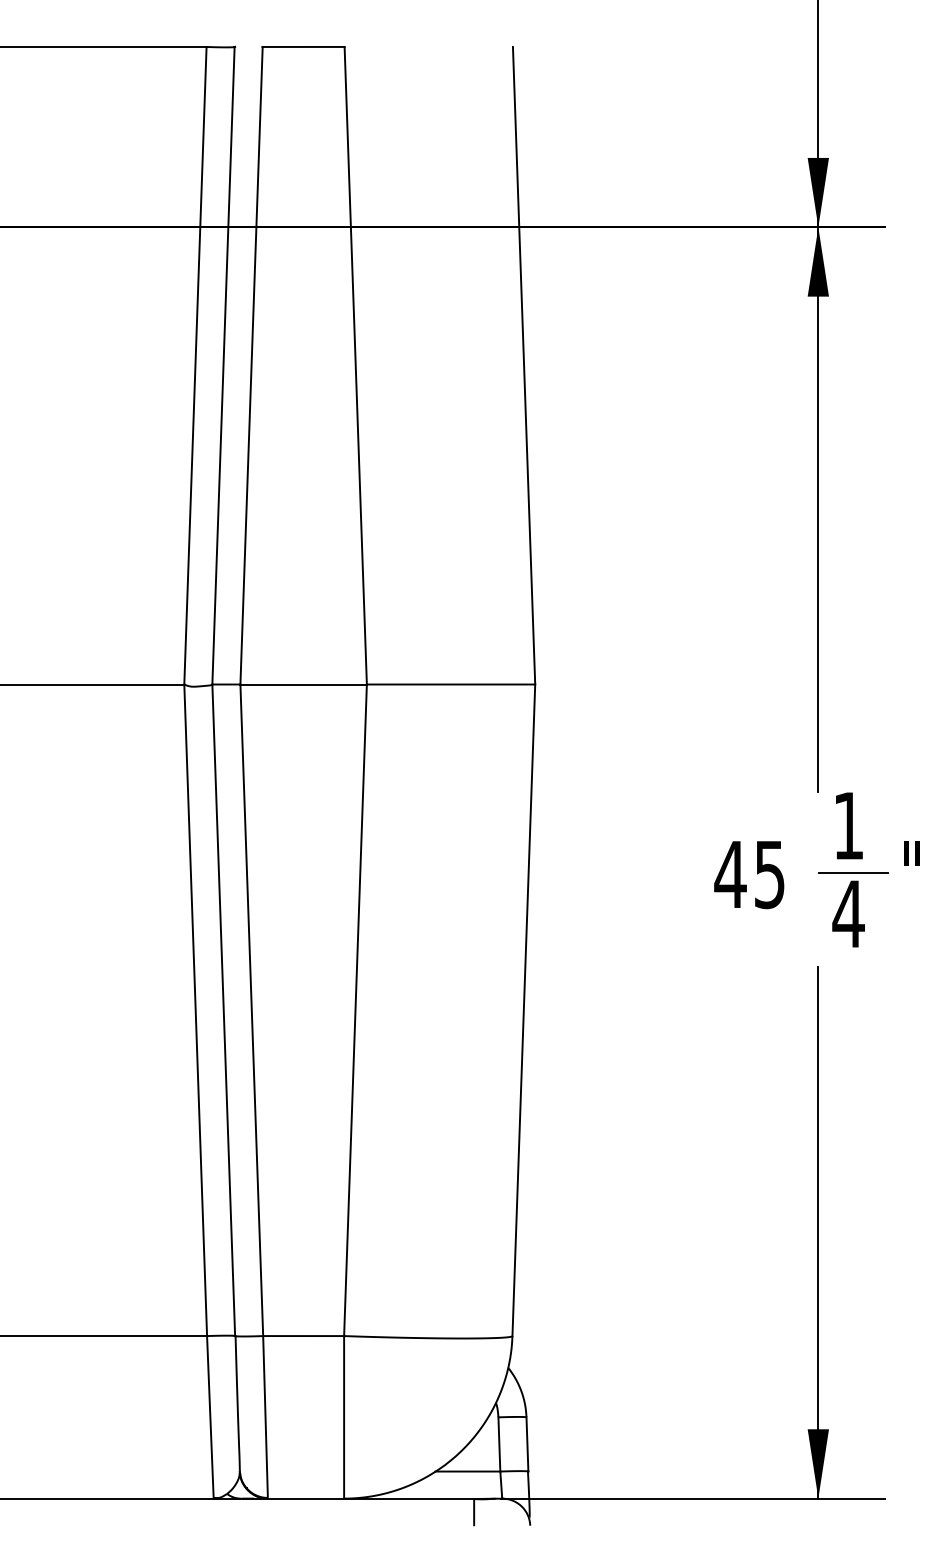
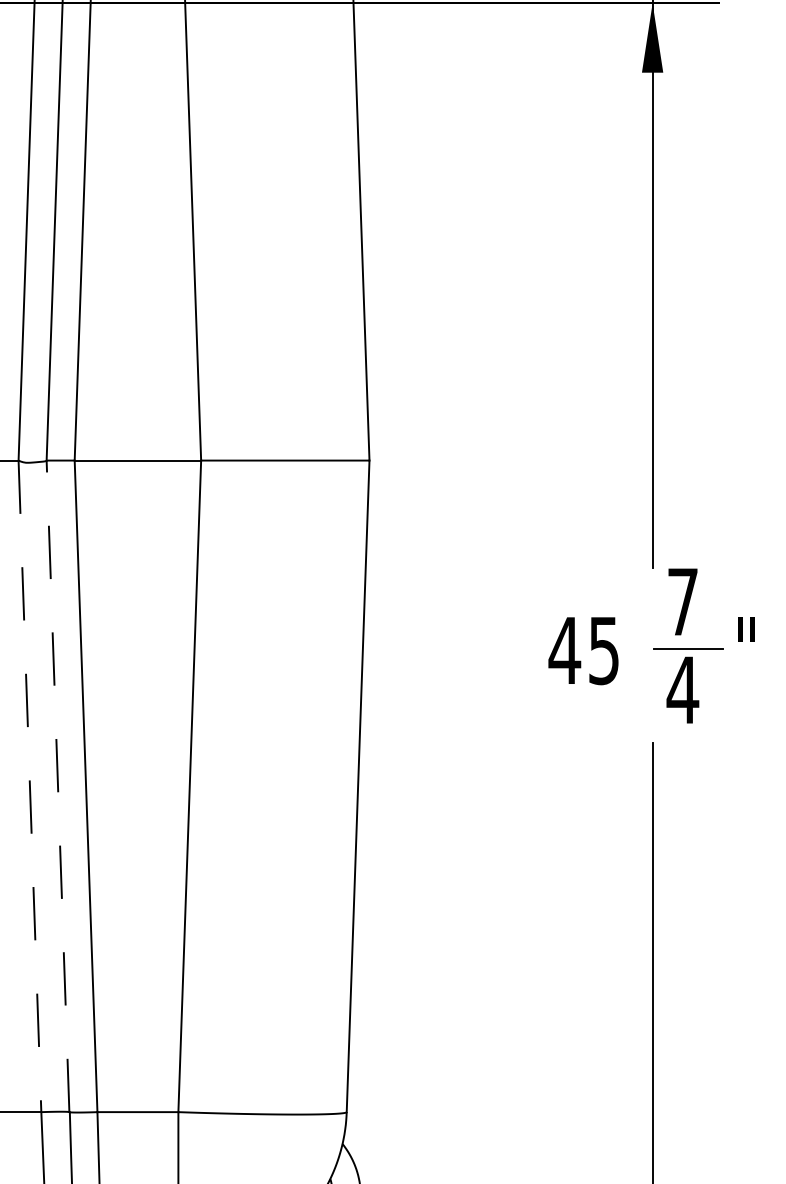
text: (848, 825) -> (682, 601), 1 -> 7
line: (195, 1010) -> (29, 786), solid -> dashed
line: (223, 1010) -> (57, 786), solid -> dashed

